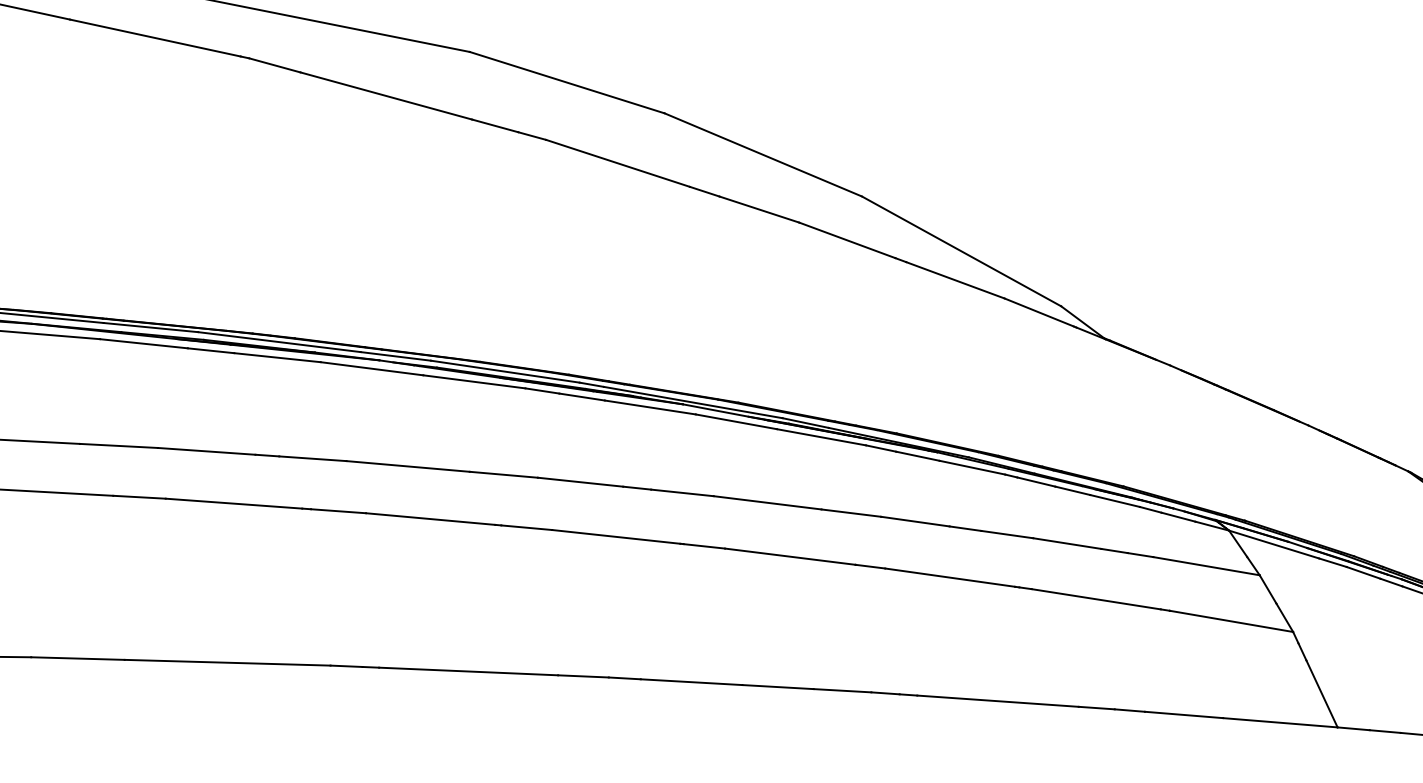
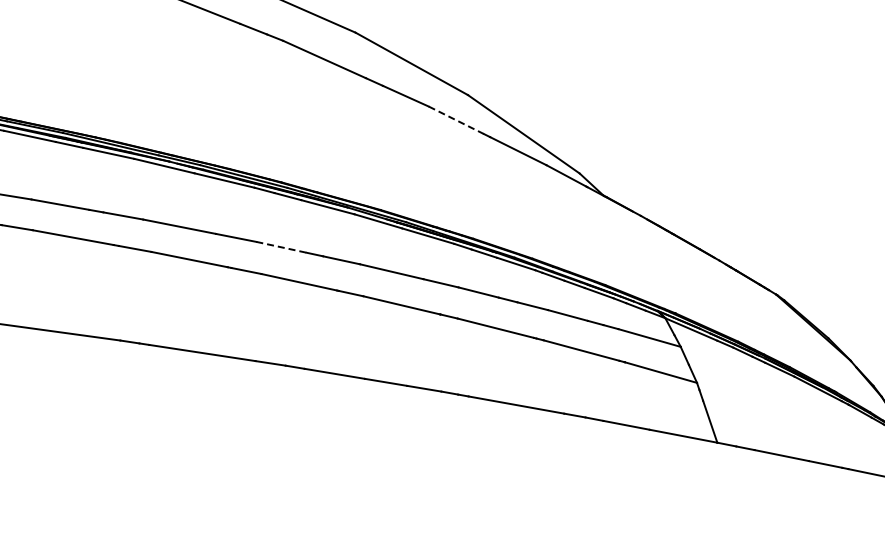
line: (847, 240) -> (456, 120), solid -> dashed
line: (580, 482) -> (281, 247), solid -> dashed

